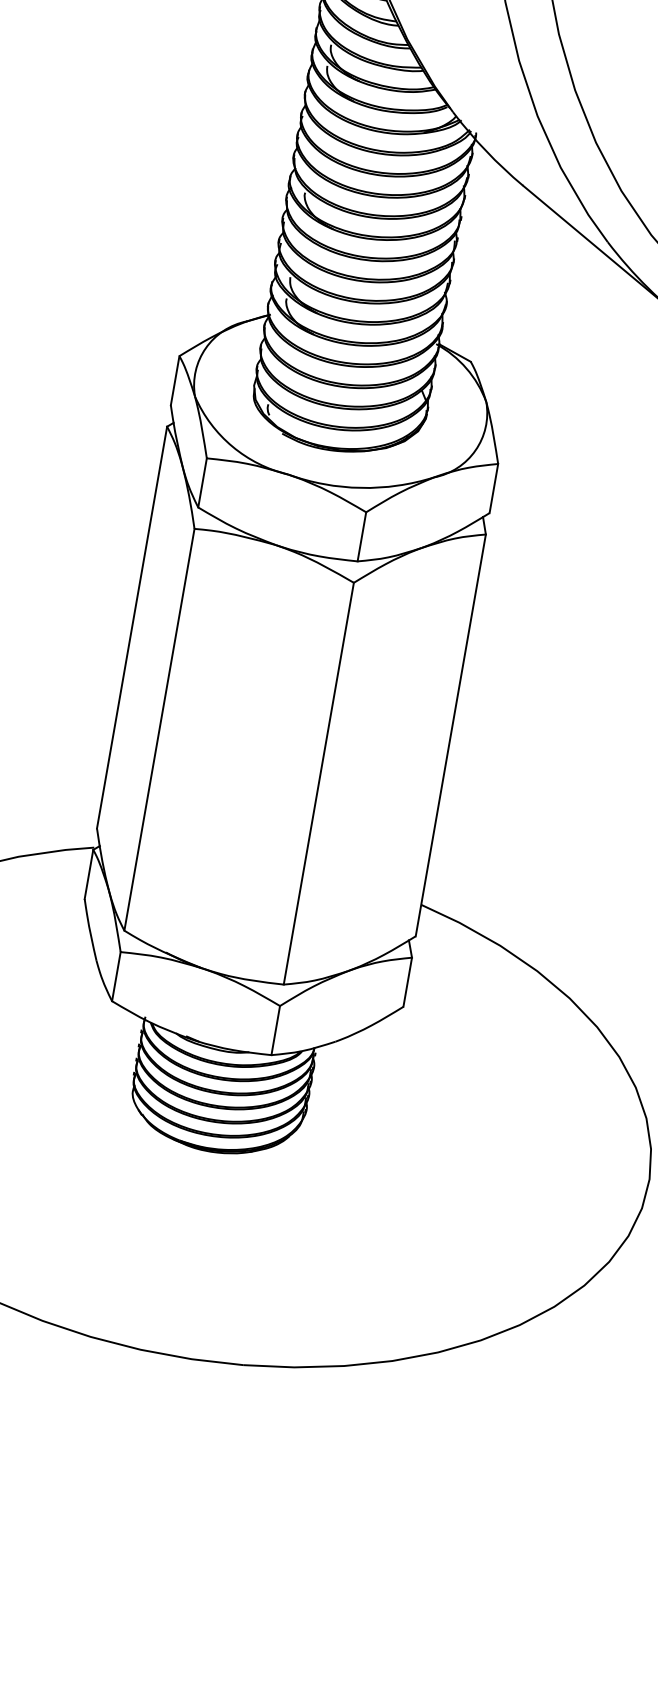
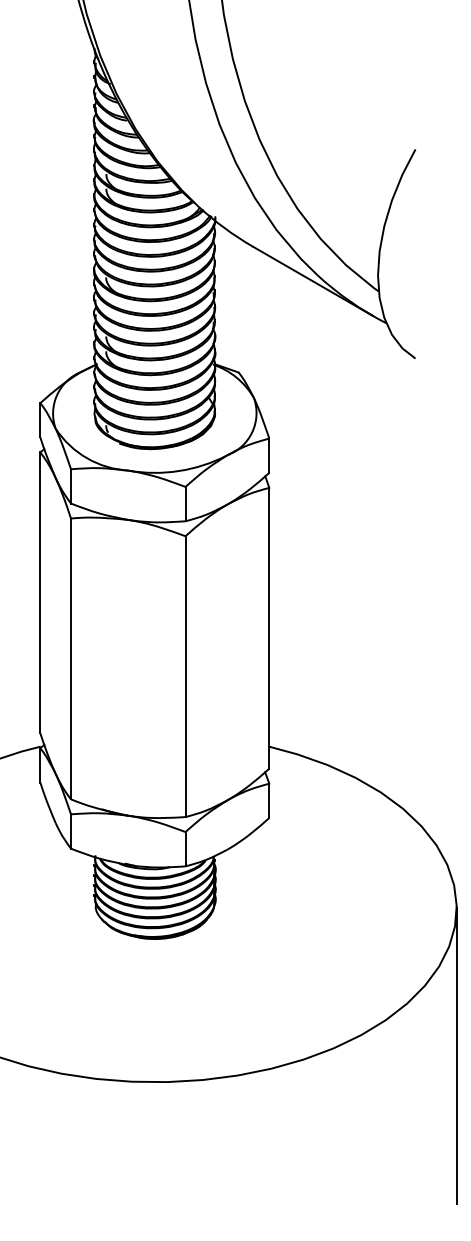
line: (611, 1393) -> (456, 1055), added

